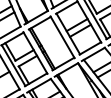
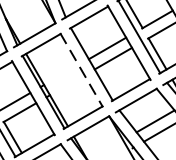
line: (62, 37) -> (81, 70), solid -> dashed

